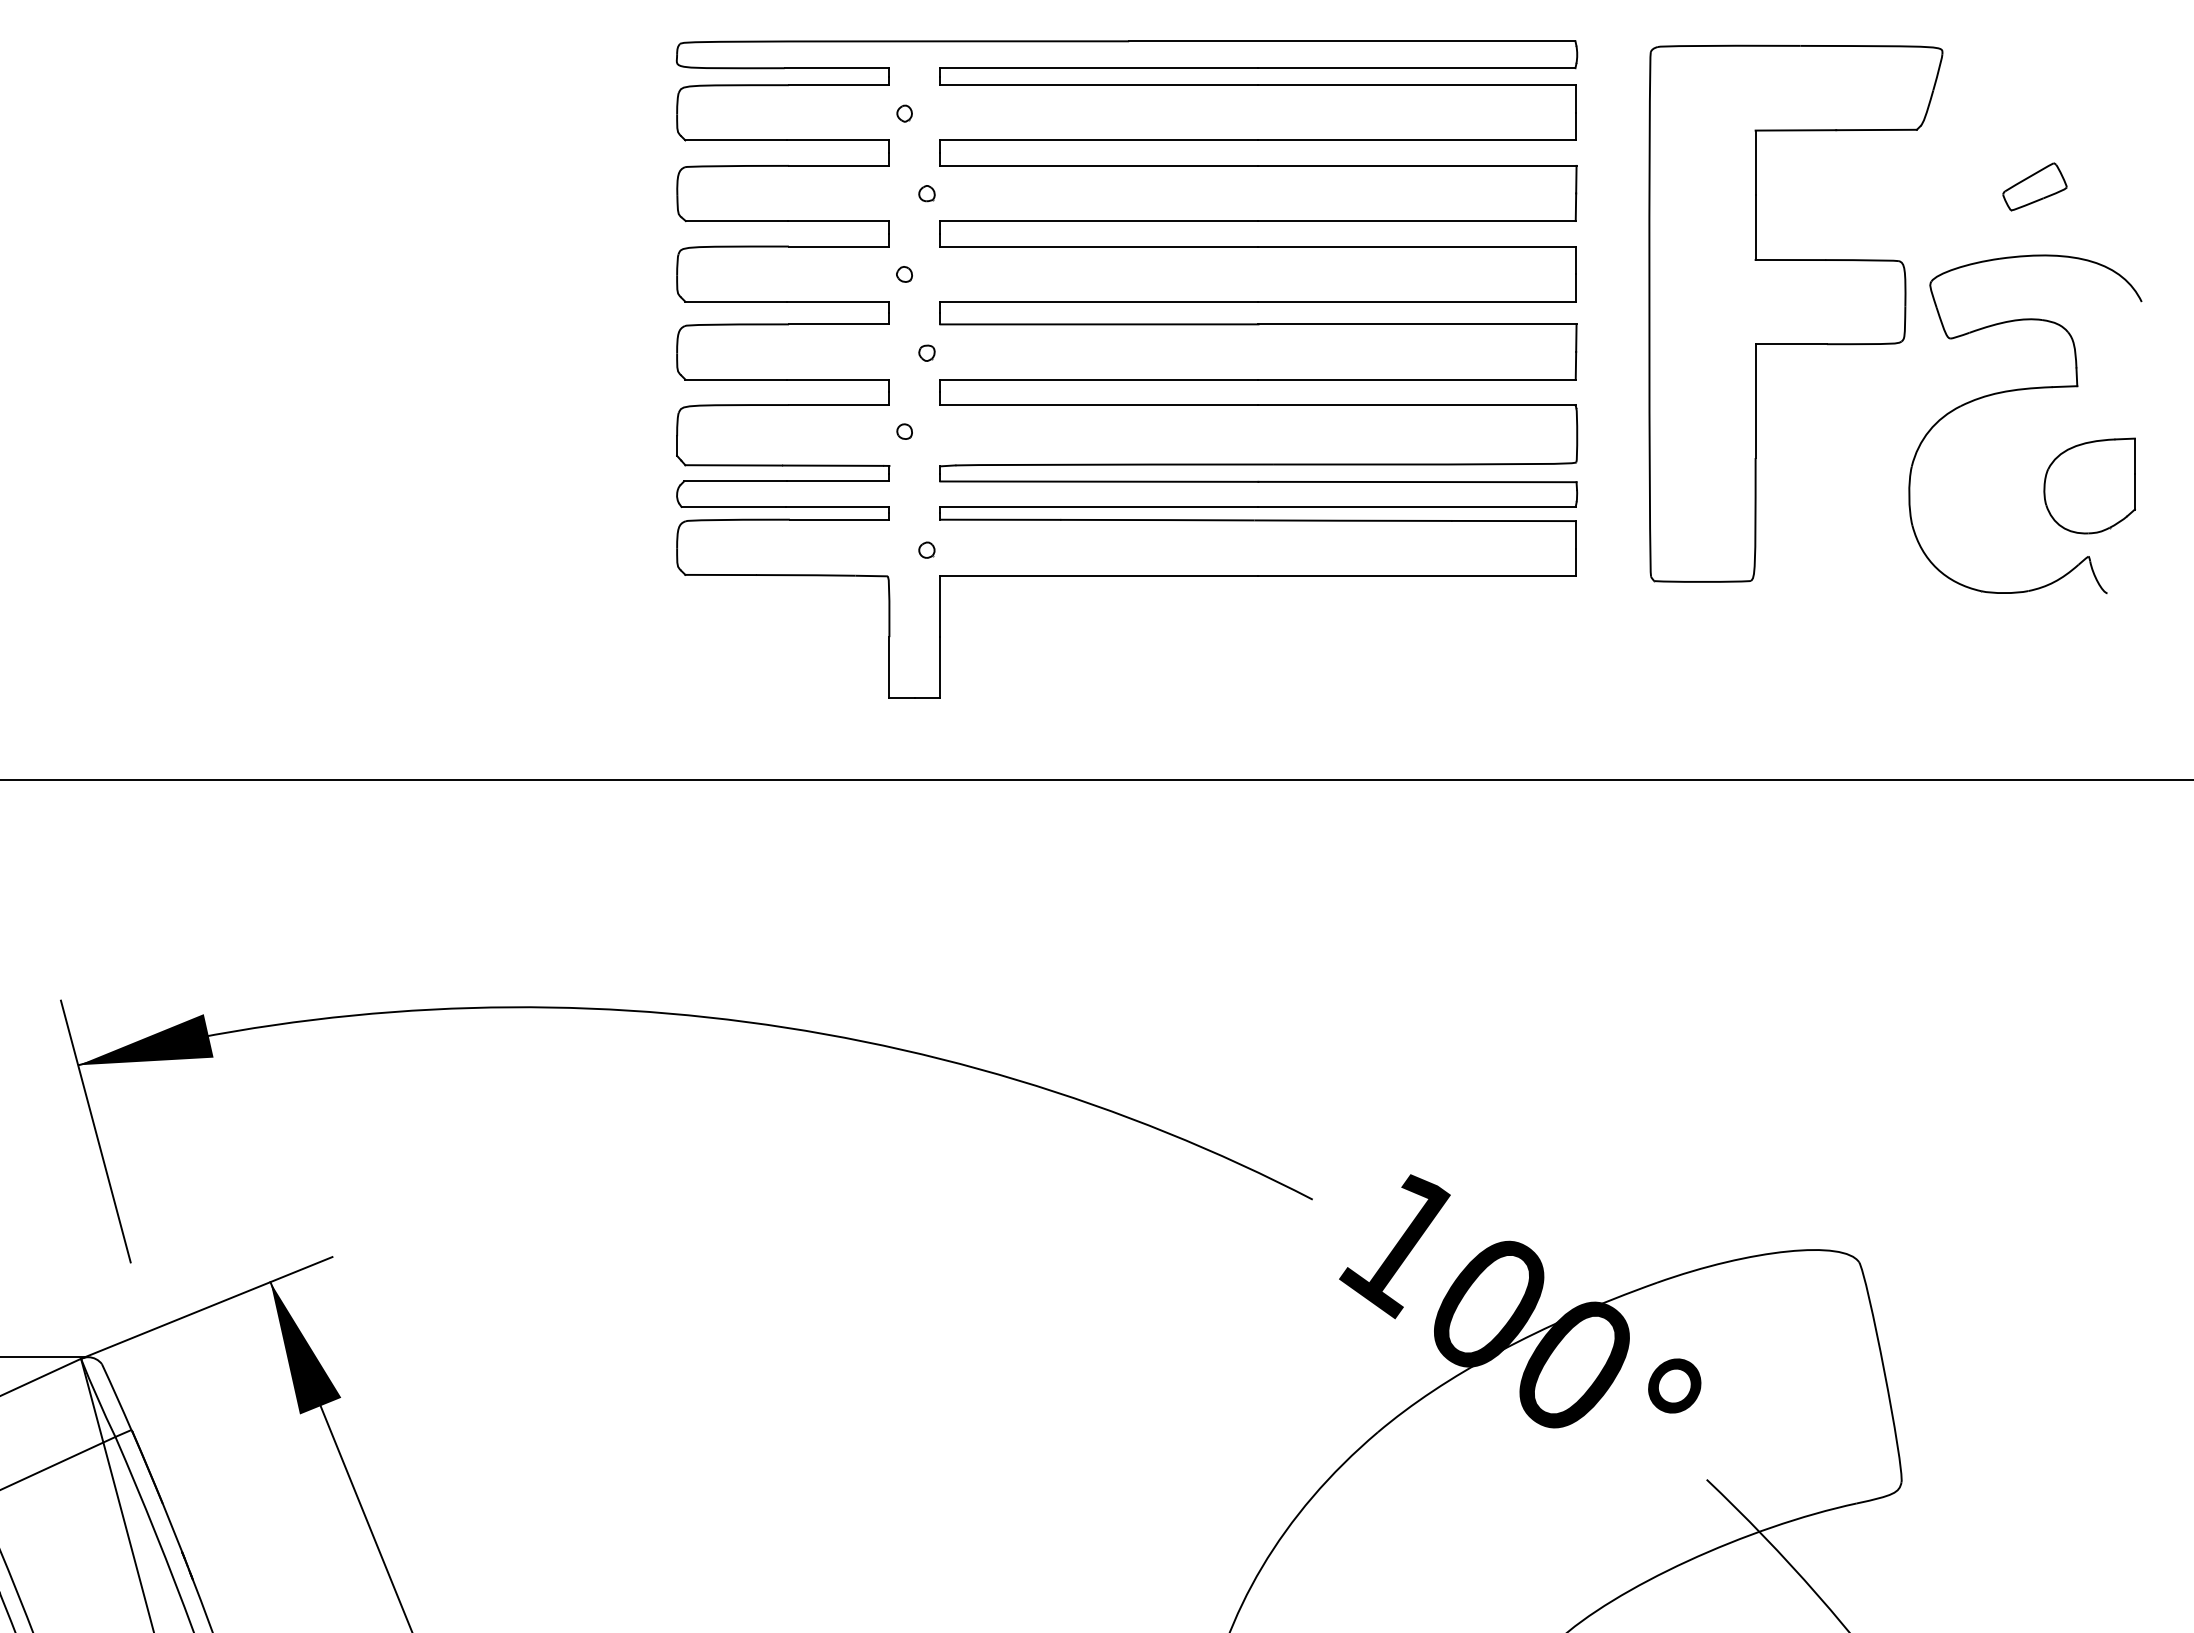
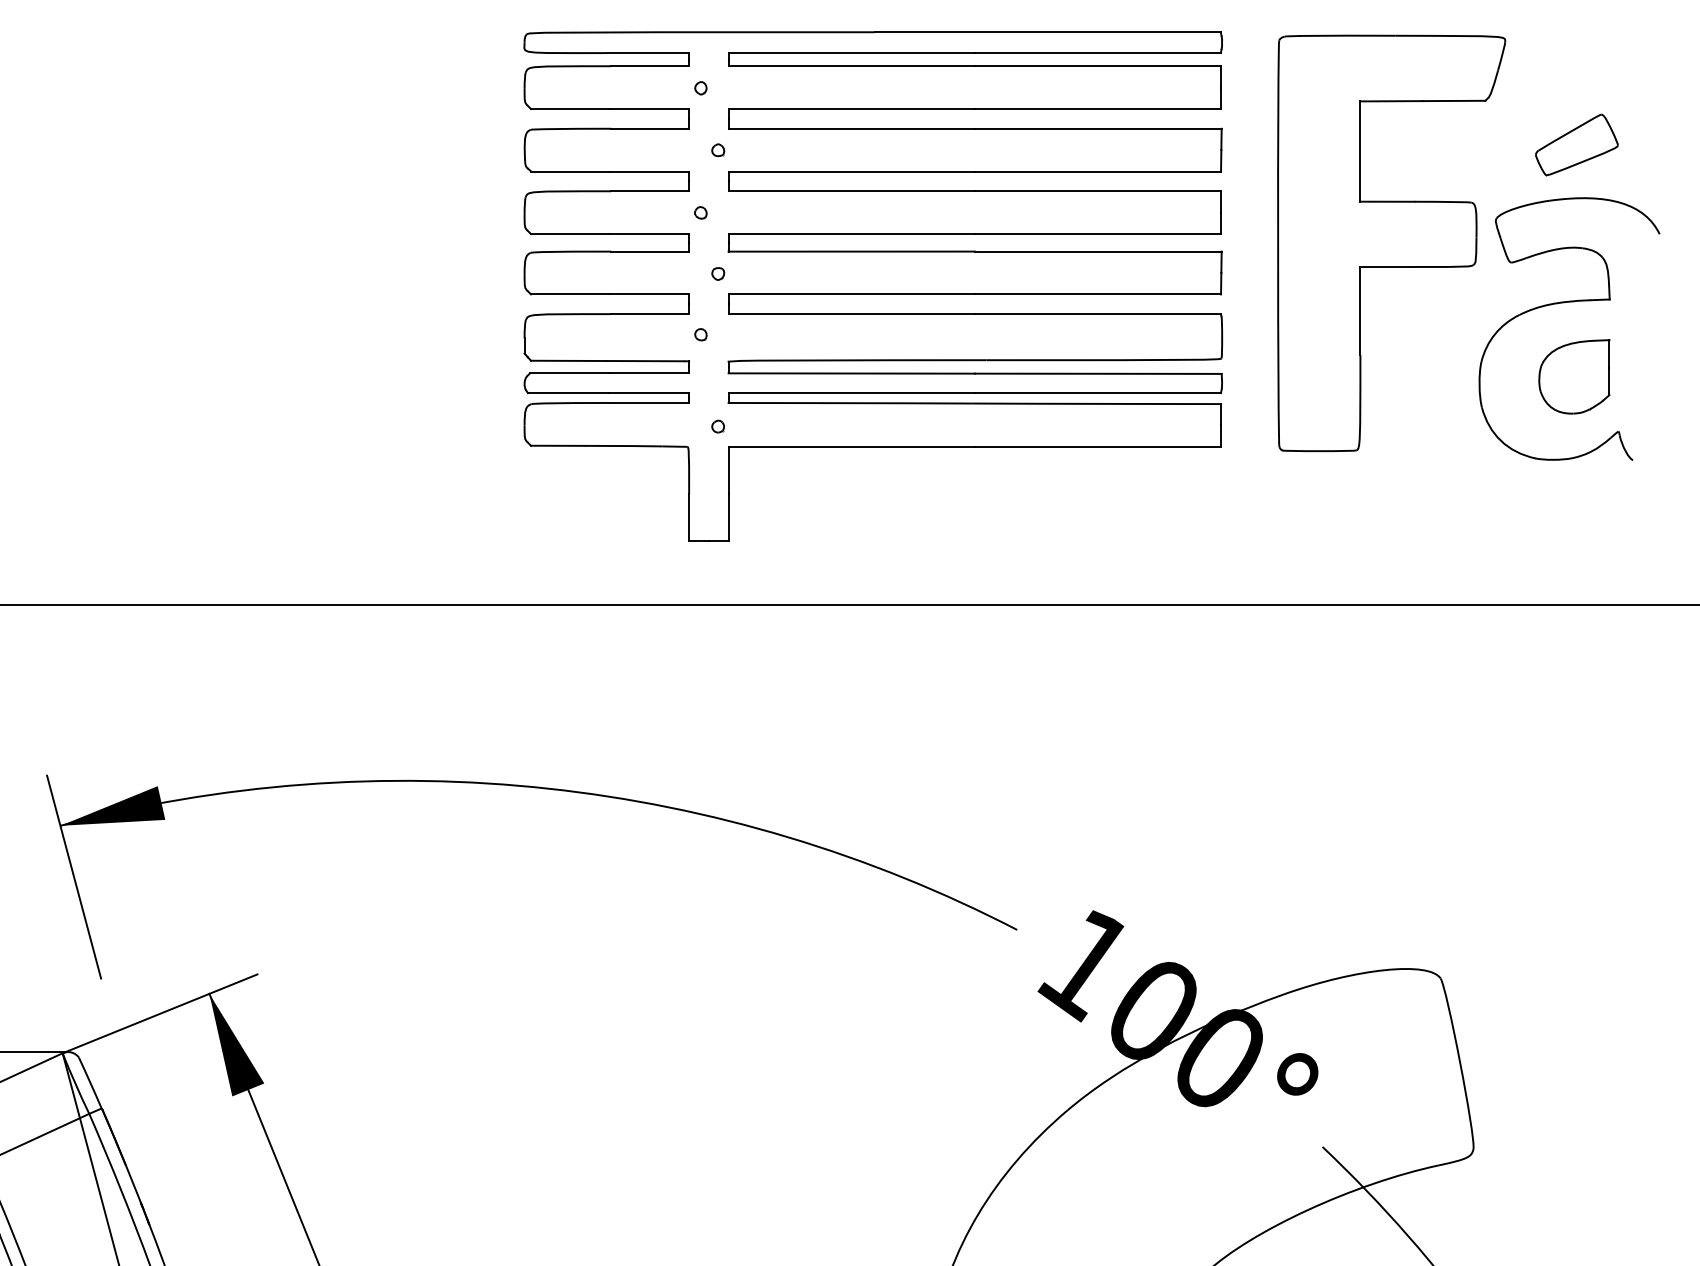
part: (2034, 186) -> (1576, 144), size x1.67
part: (2089, 485) -> (1574, 376), moved

